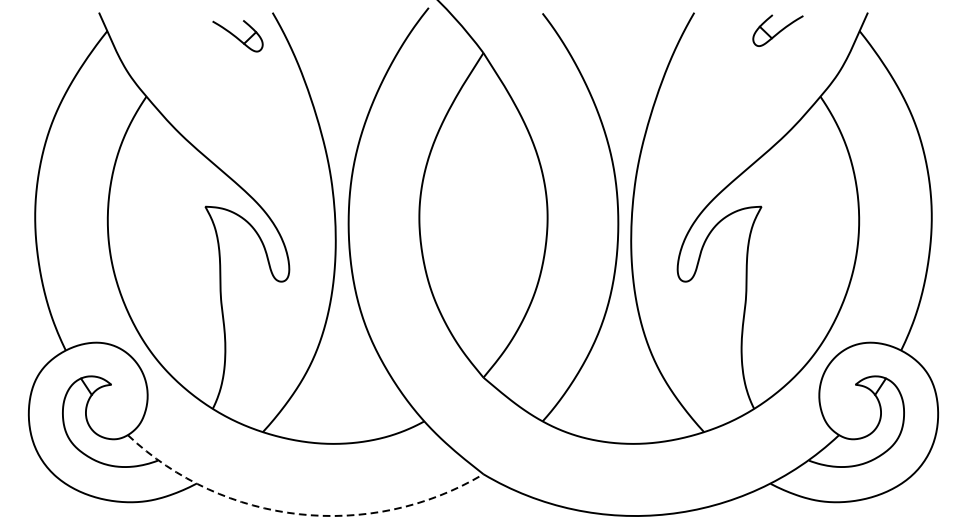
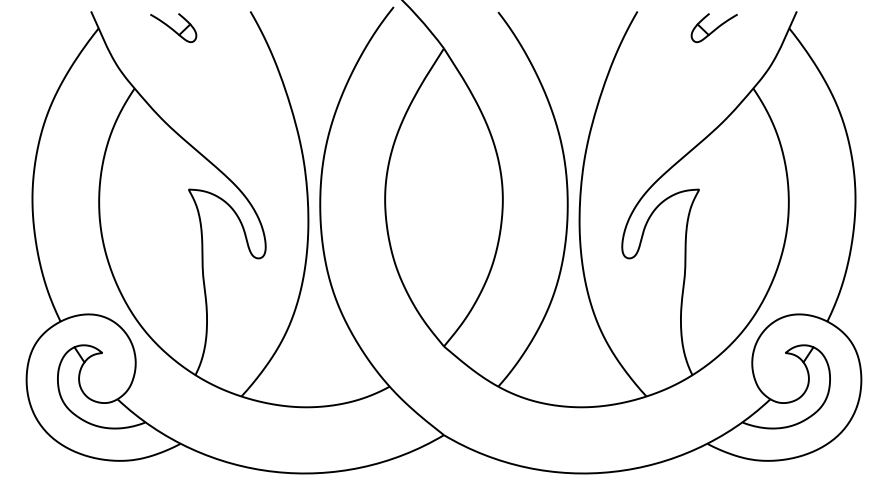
part: (237, 35) -> (173, 27), moved
arc: (298, 513) -> (274, 471), dashed -> solid

